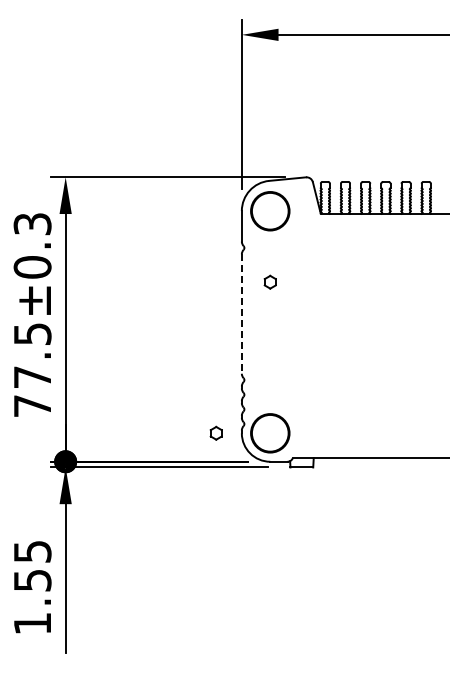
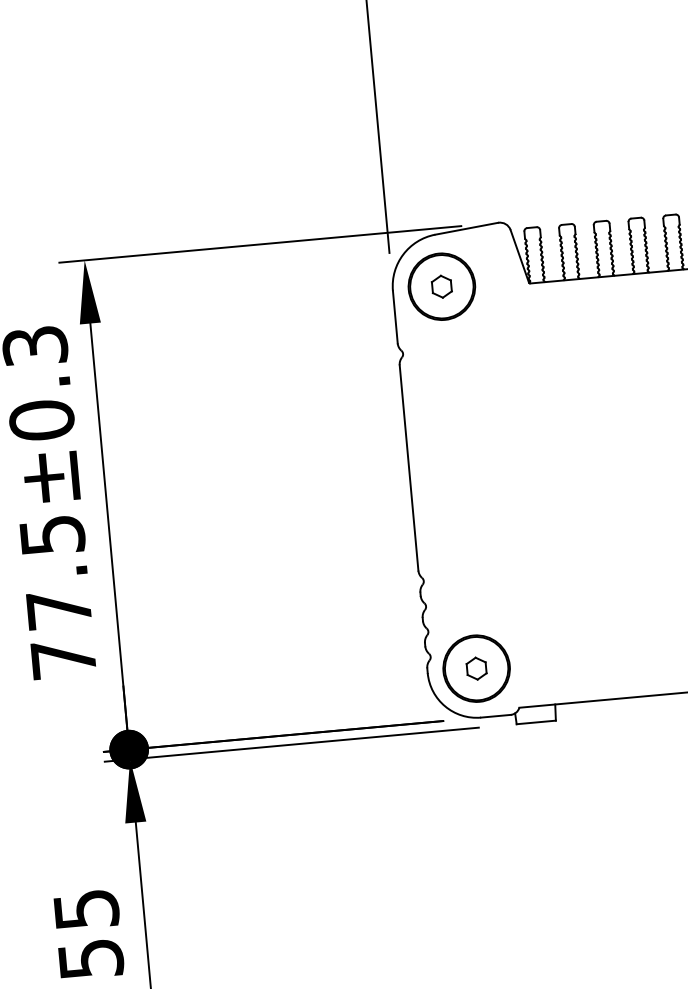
part: (269, 281) -> (440, 285), moved
line: (241, 314) -> (408, 468), dashed -> solid
part: (215, 432) -> (475, 667), moved

